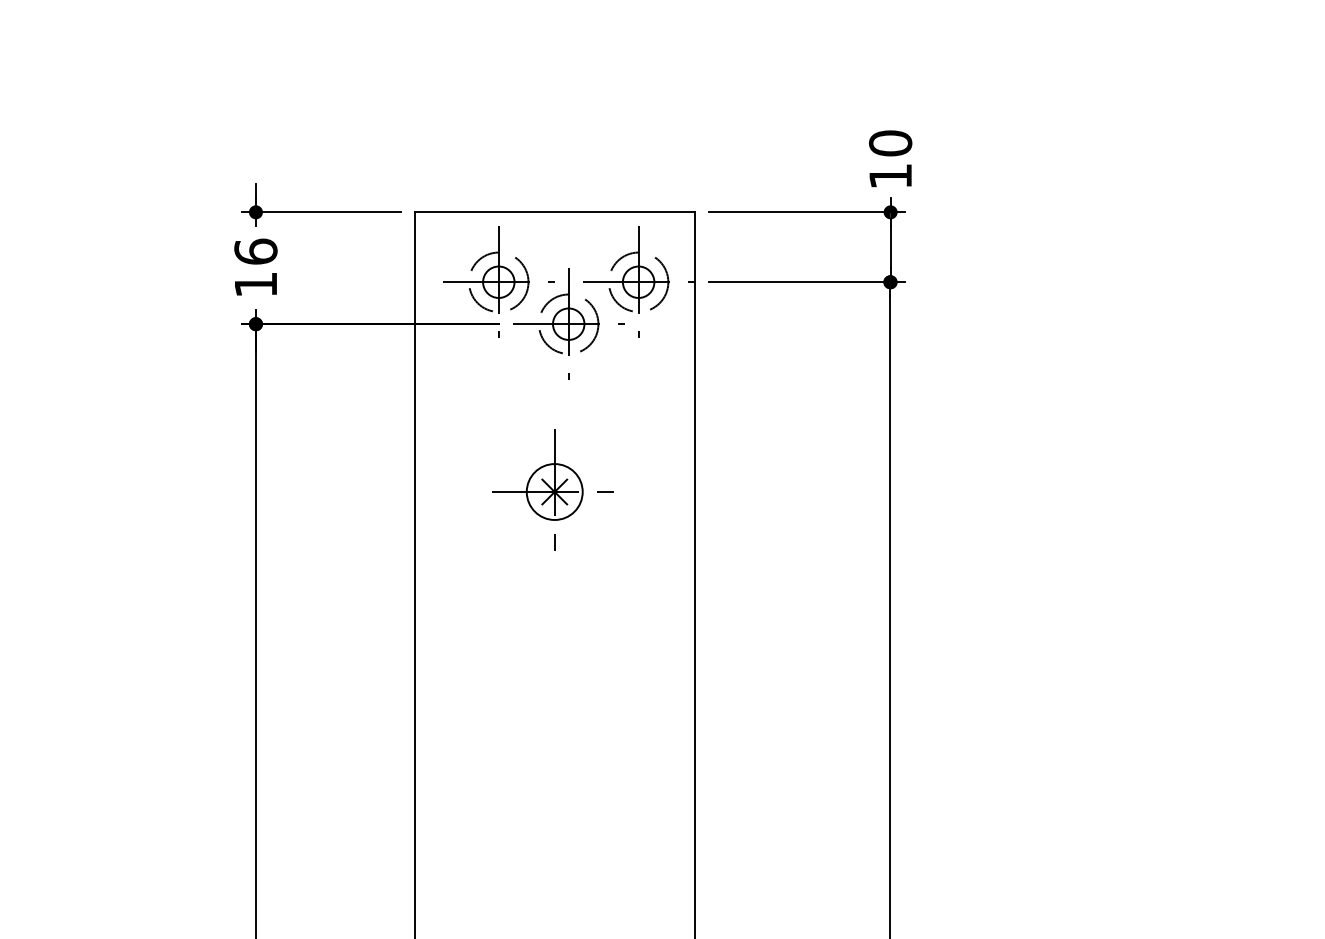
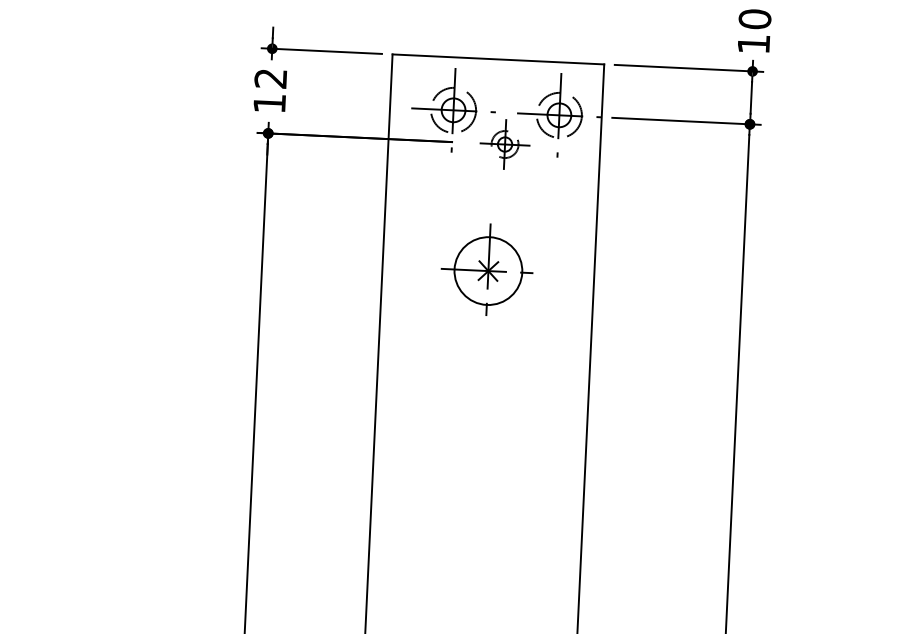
text: (255, 251) -> (270, 78), 16 -> 12
part: (568, 323) -> (504, 144), size x0.6
circle: (554, 491) -> (488, 270), size x1.6

